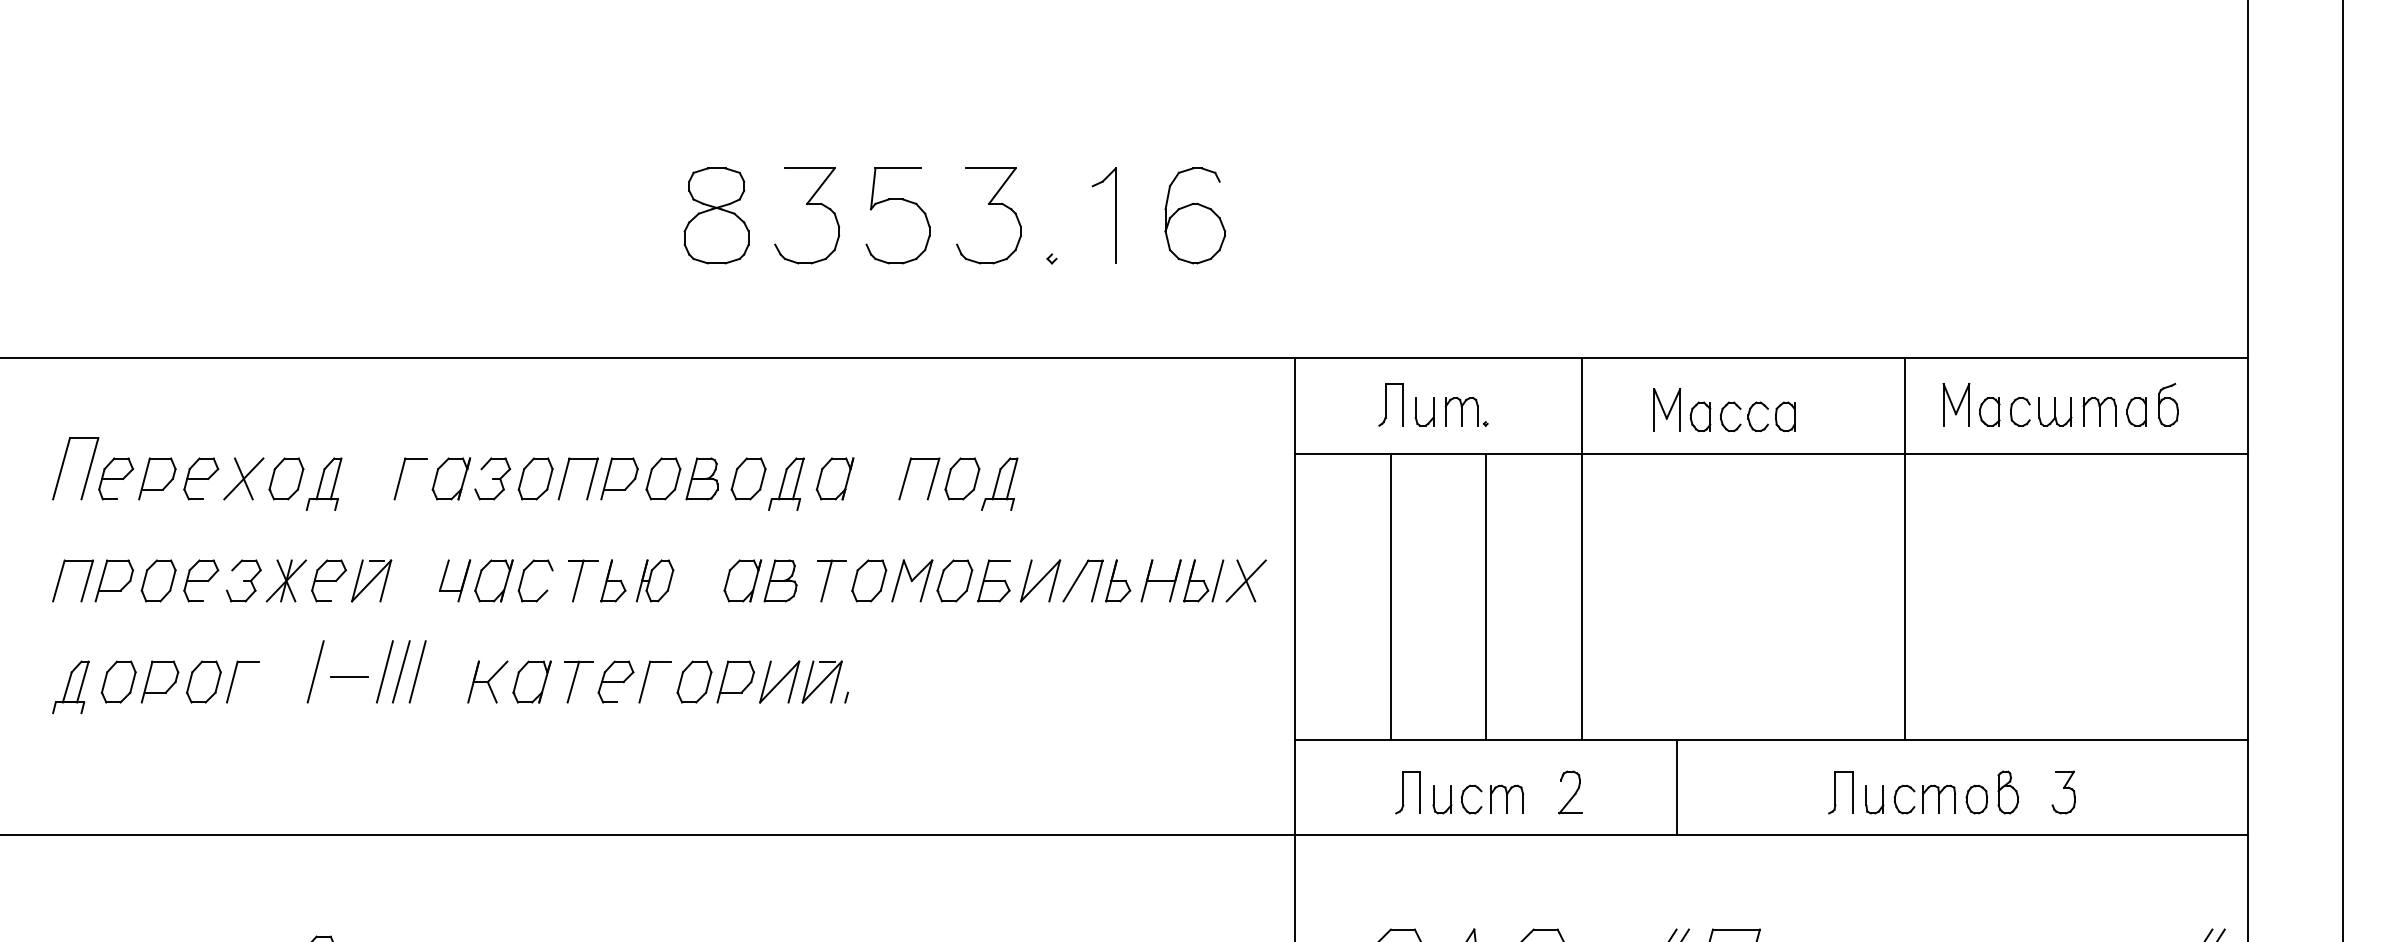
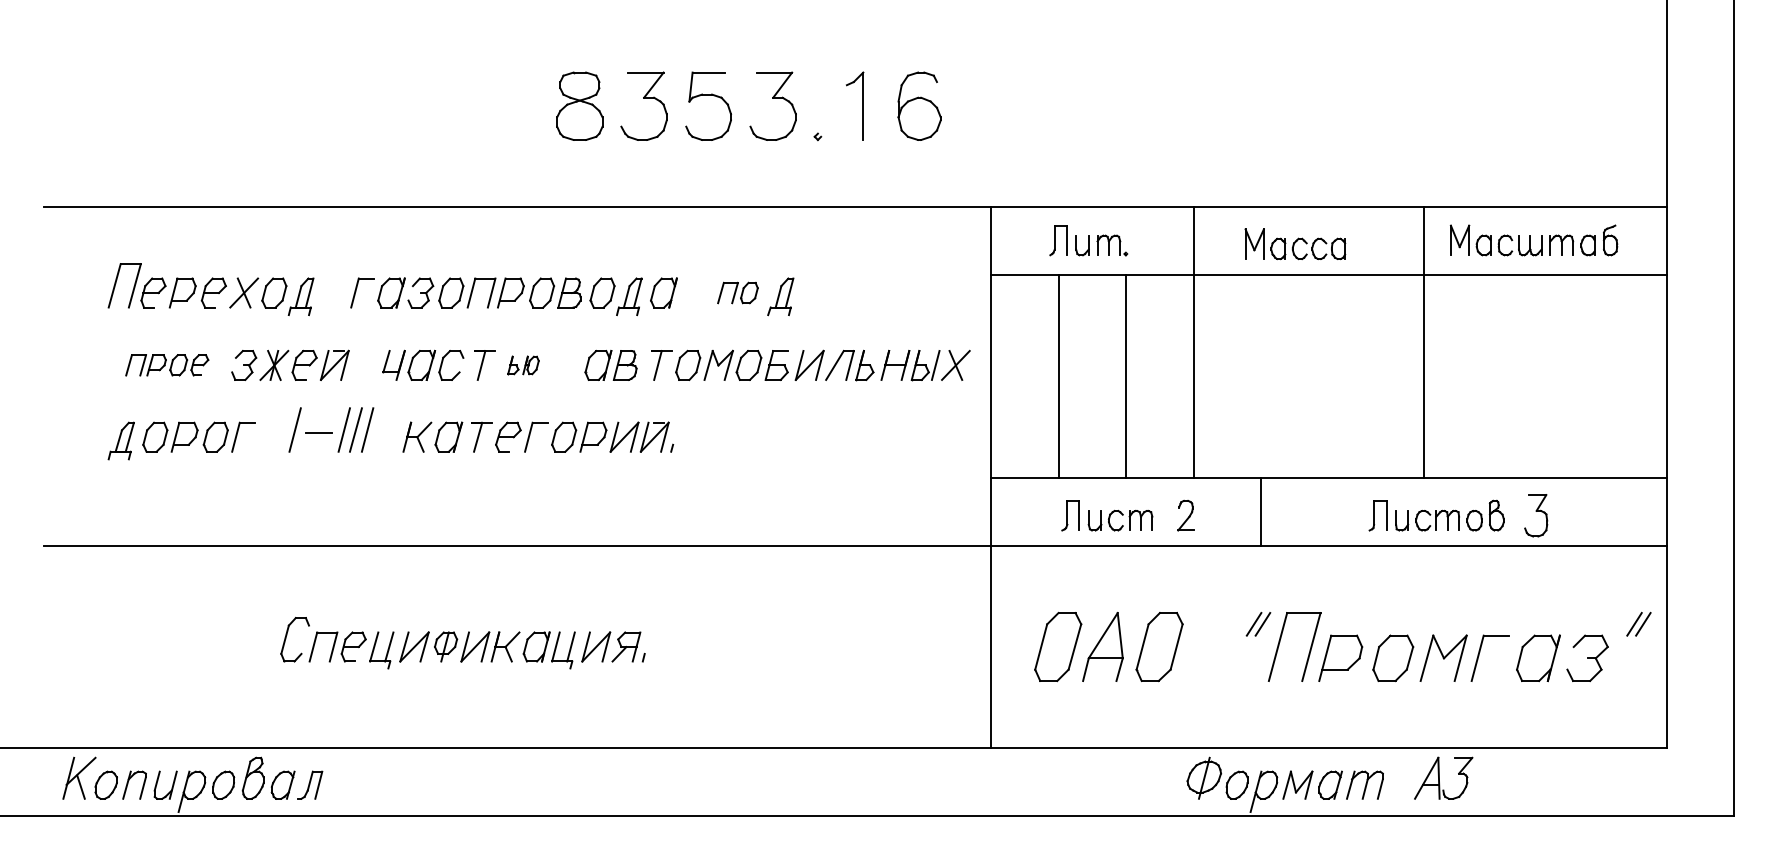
part: (938, 478) -> (737, 292), size x0.7
part: (134, 579) -> (166, 364), size x0.7
part: (637, 580) -> (523, 365), size x0.6
part: (2064, 792) -> (1536, 515), size x1.4

